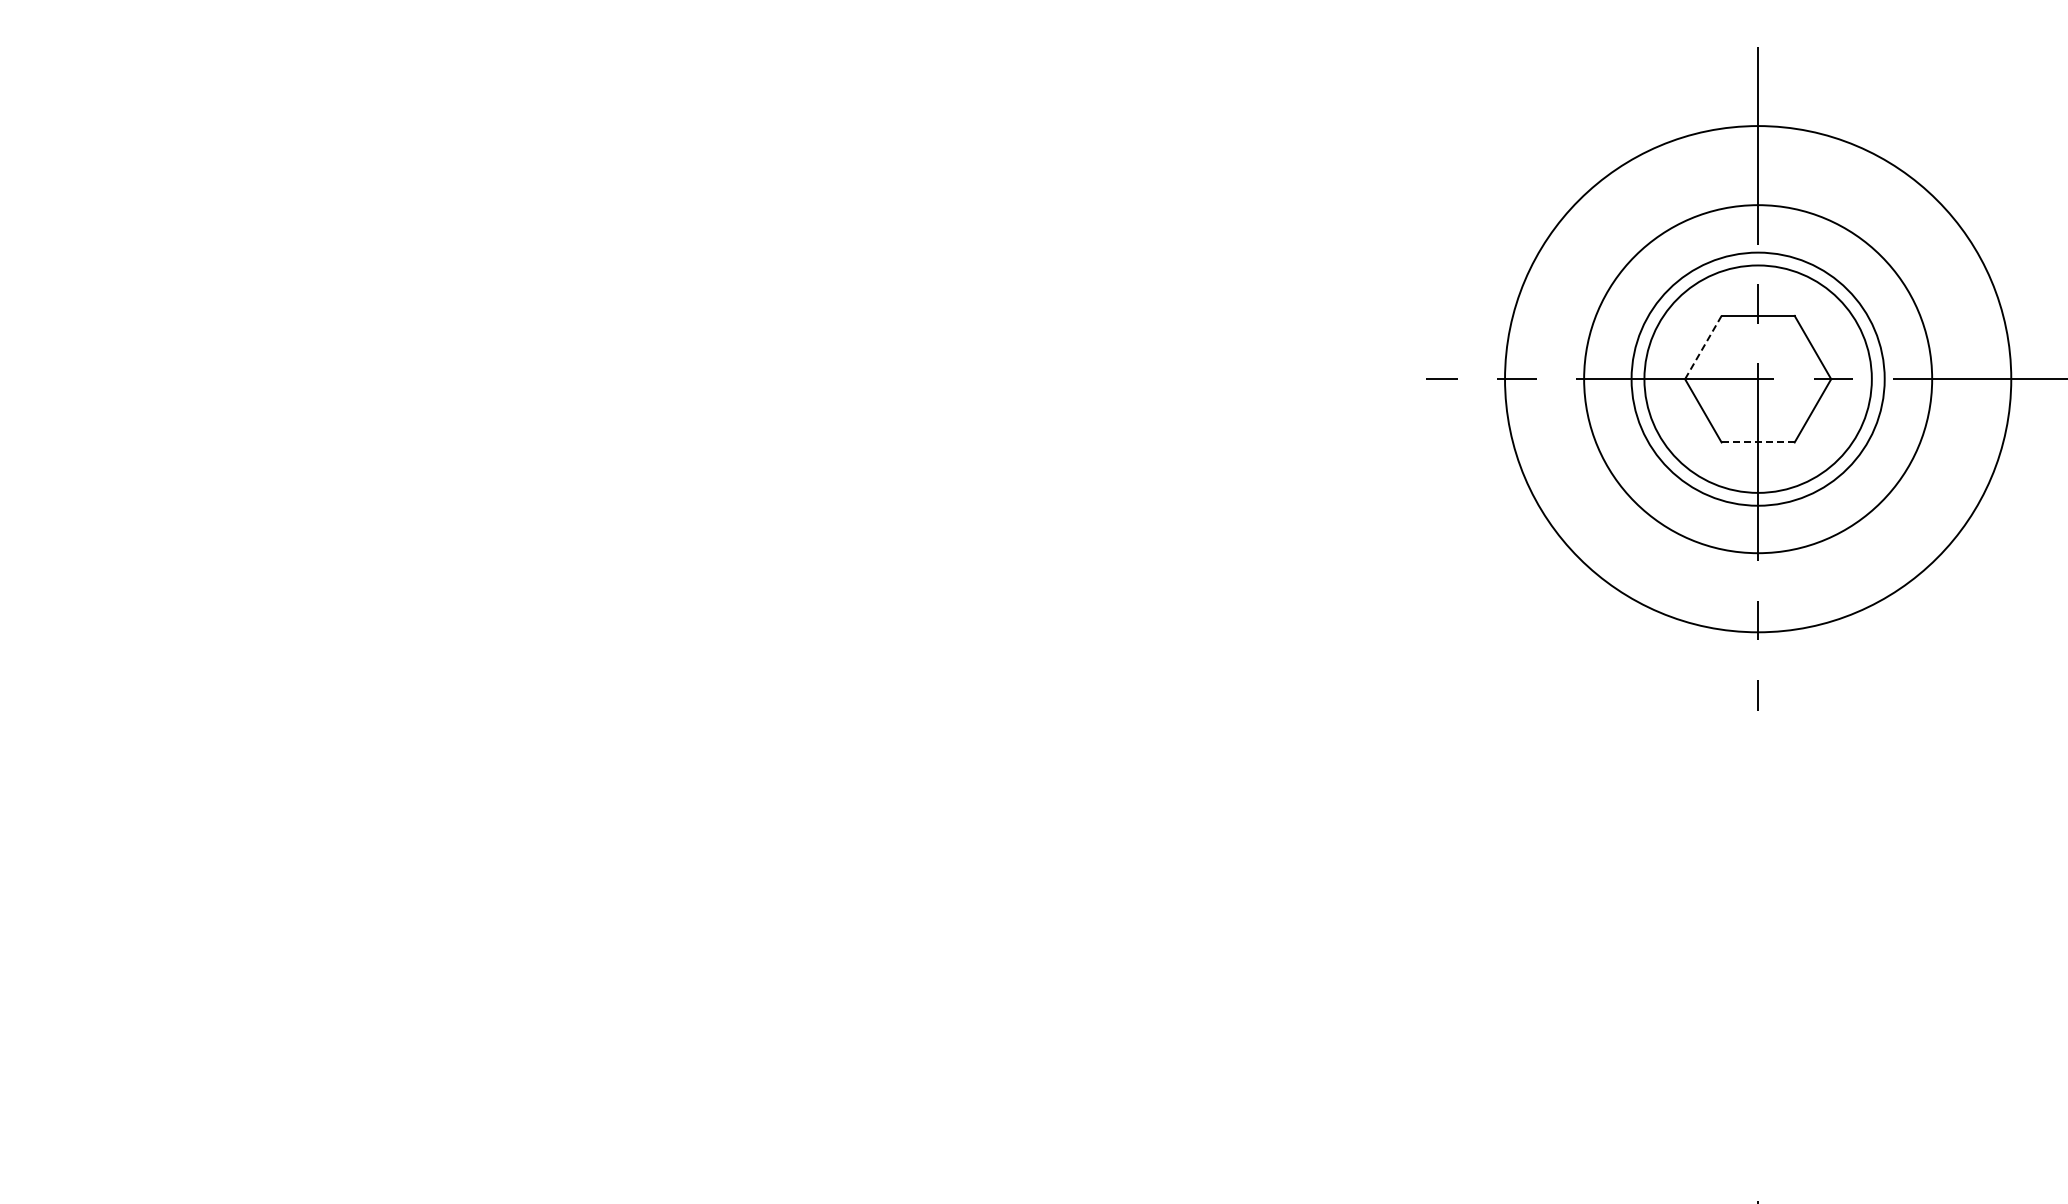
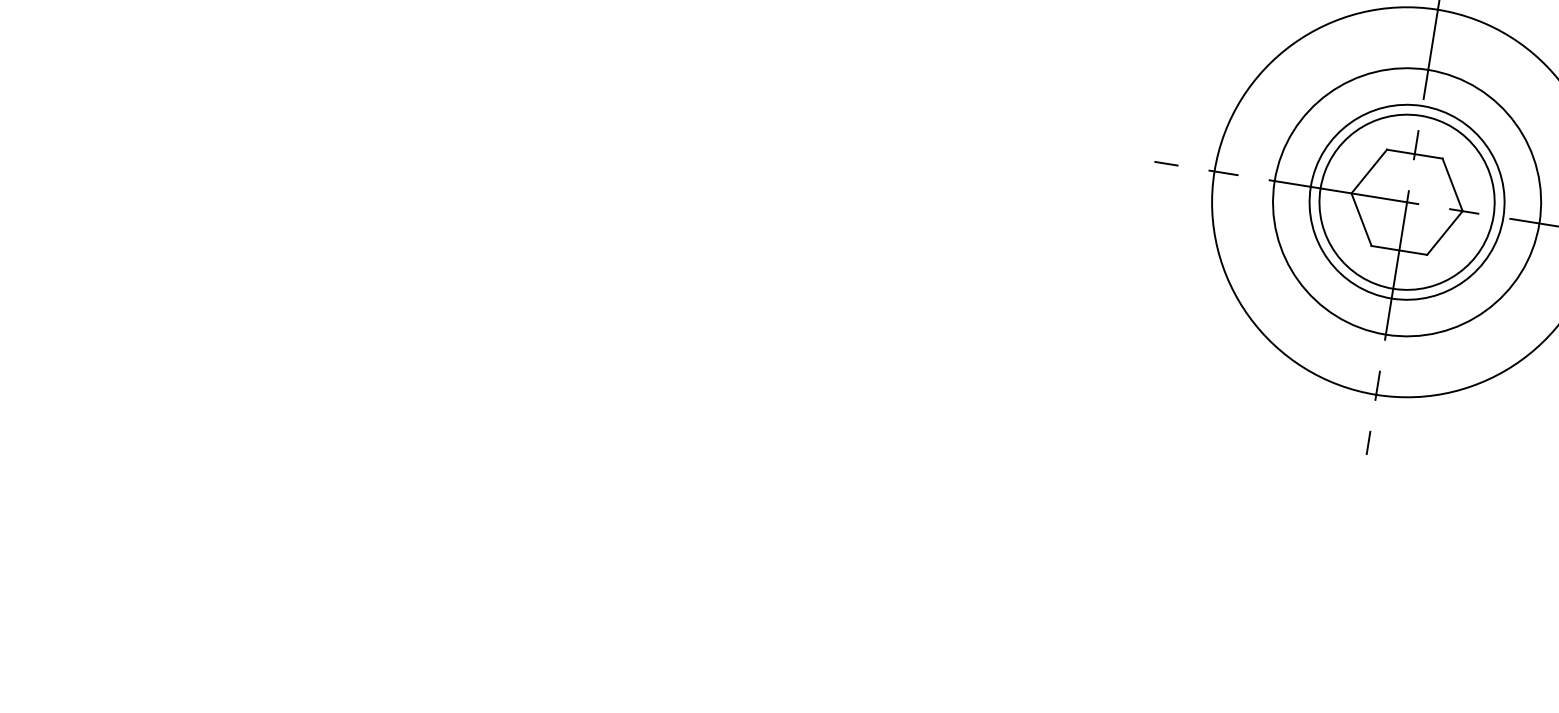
line: (1703, 347) -> (1369, 171), dashed -> solid
line: (1758, 442) -> (1399, 250), dashed -> solid

